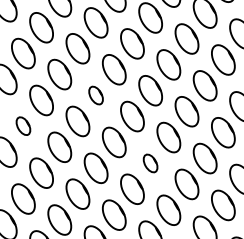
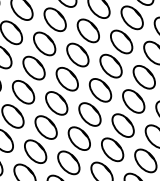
part: (95, 95) -> (77, 55), size x1.67
part: (23, 125) -> (23, 91), size x1.67
part: (150, 163) -> (133, 101), size x1.67

